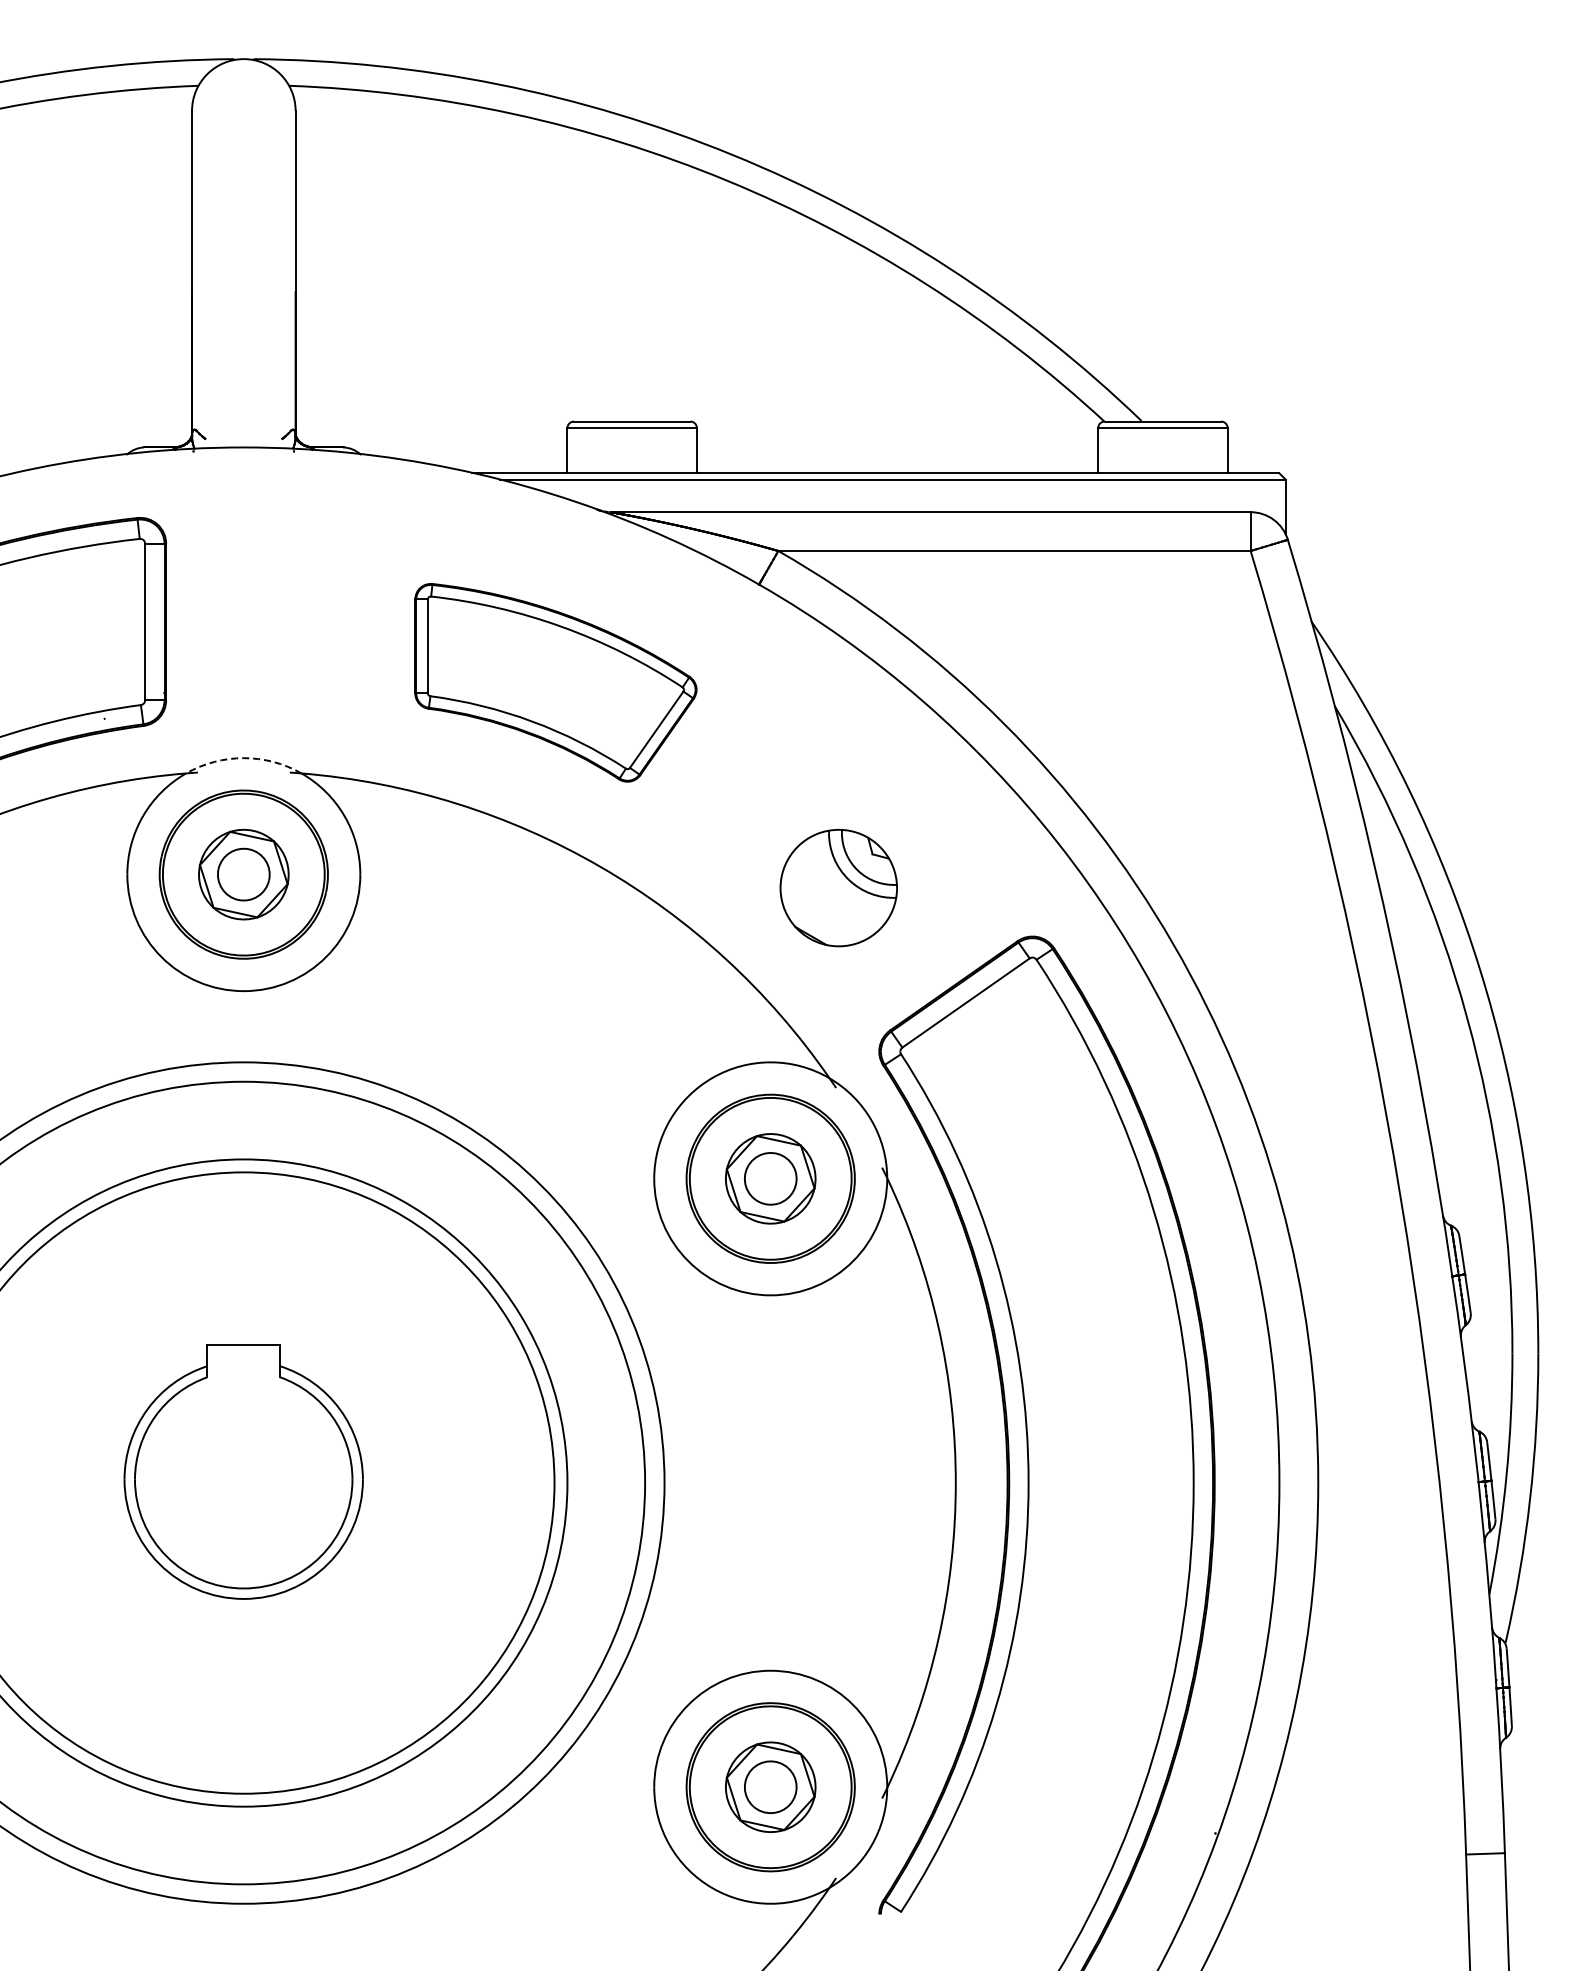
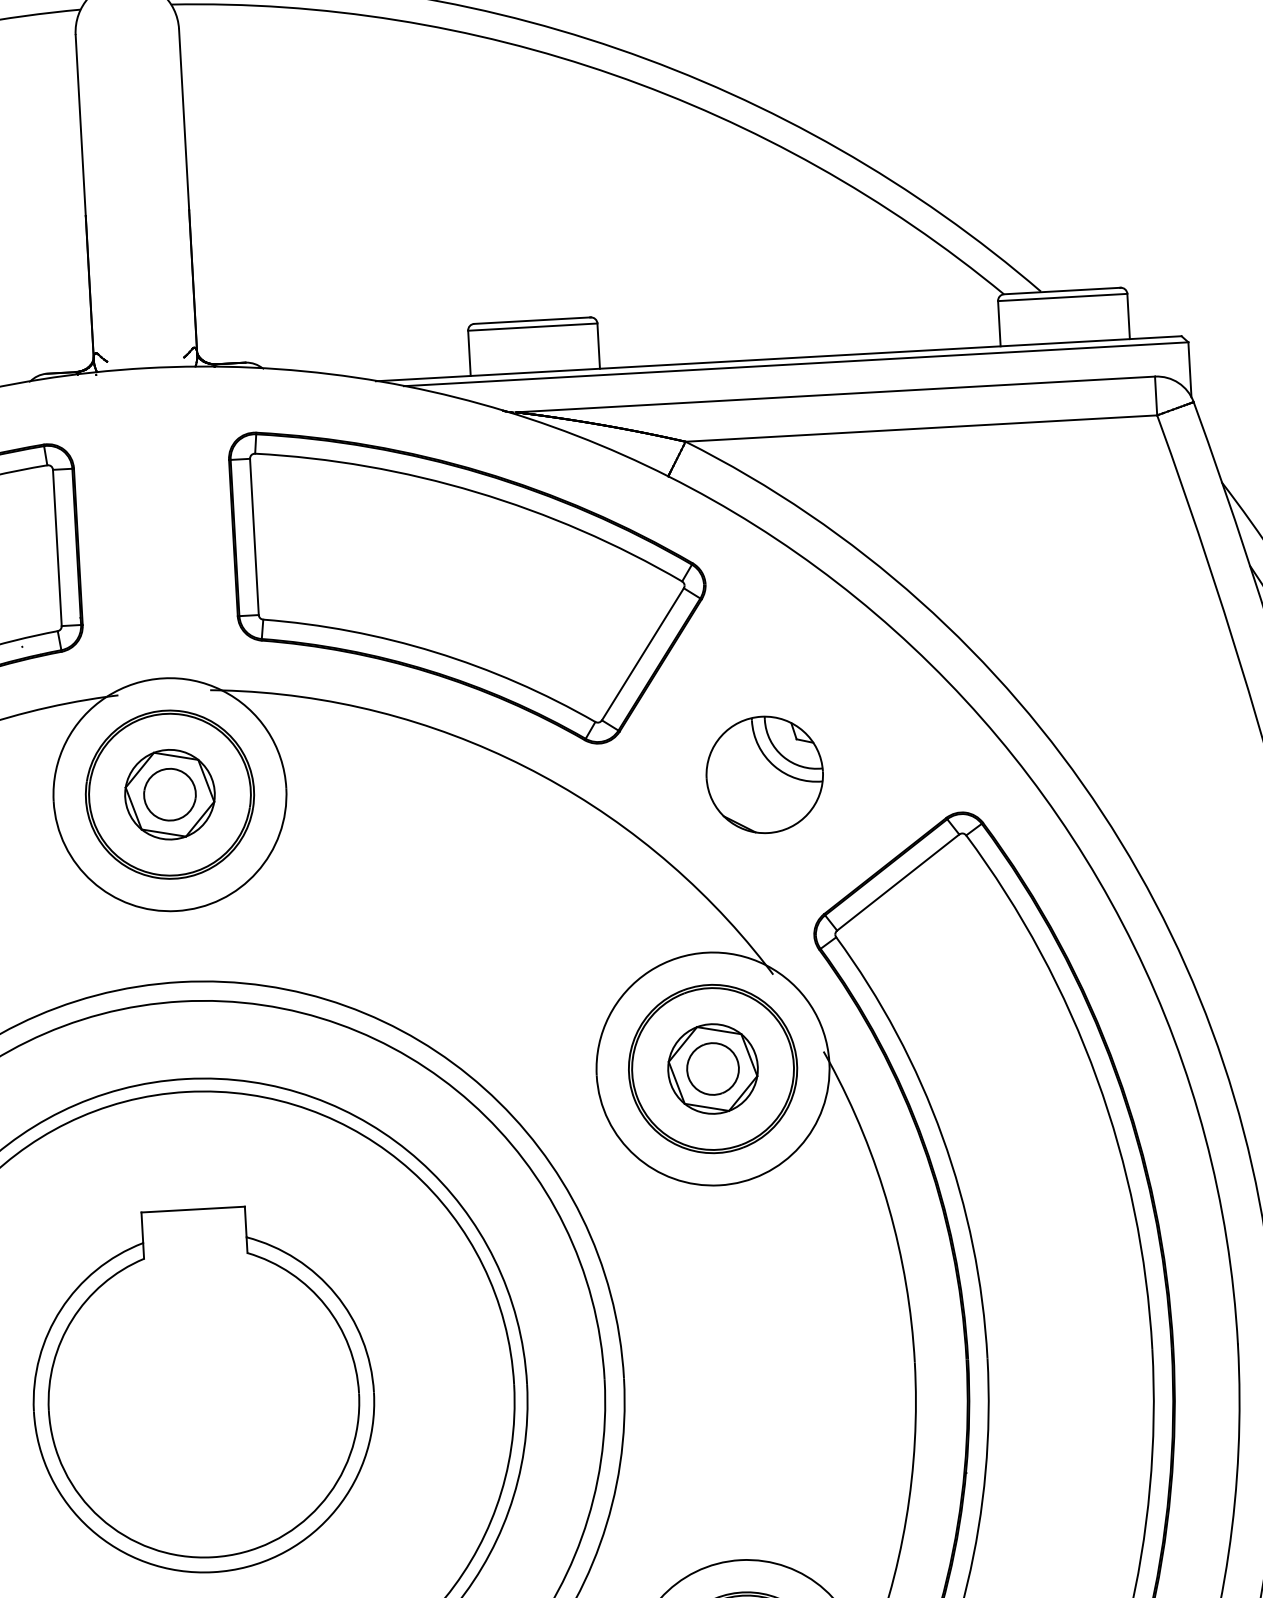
part: (555, 682) -> (470, 585), size x1.67
arc: (243, 758) -> (163, 678), dashed -> solid
part: (243, 1471) -> (202, 1390), size x1.43

